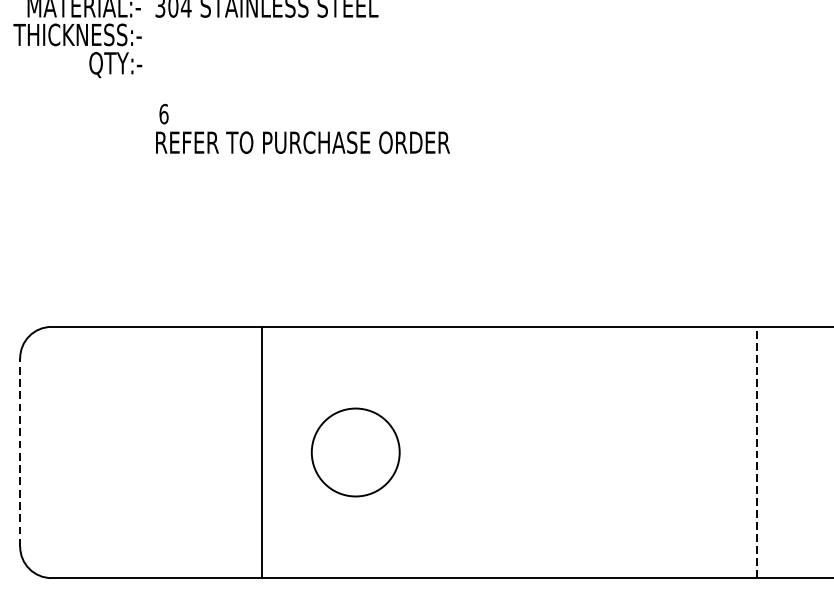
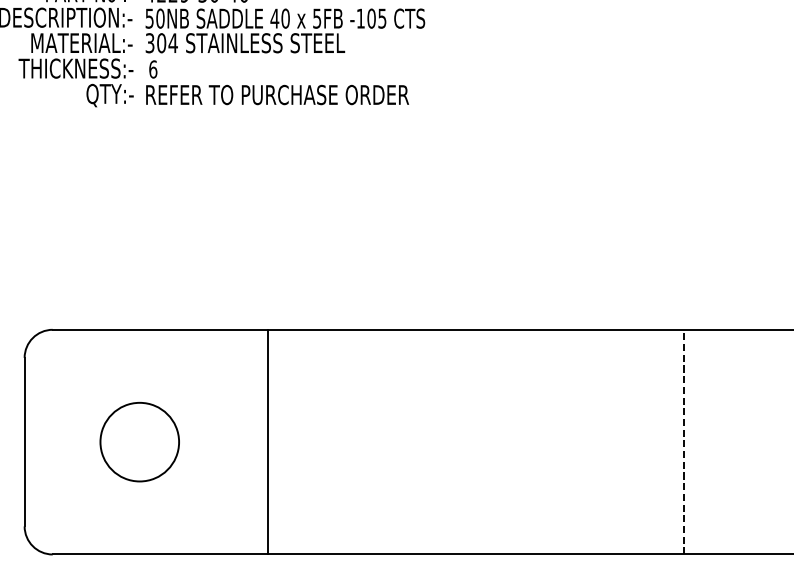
text: (302, 128) -> (277, 82), moved
line: (20, 451) -> (24, 441), dashed -> solid
line: (262, 451) -> (268, 441), moved
circle: (355, 452) -> (139, 442), moved

